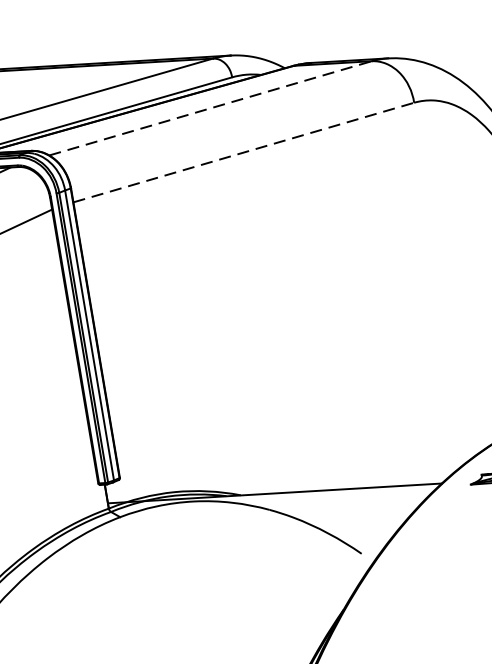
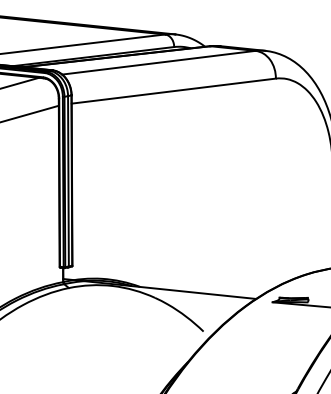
line: (211, 107) -> (159, 62), dashed -> solid
line: (243, 153) -> (173, 91), dashed -> solid

